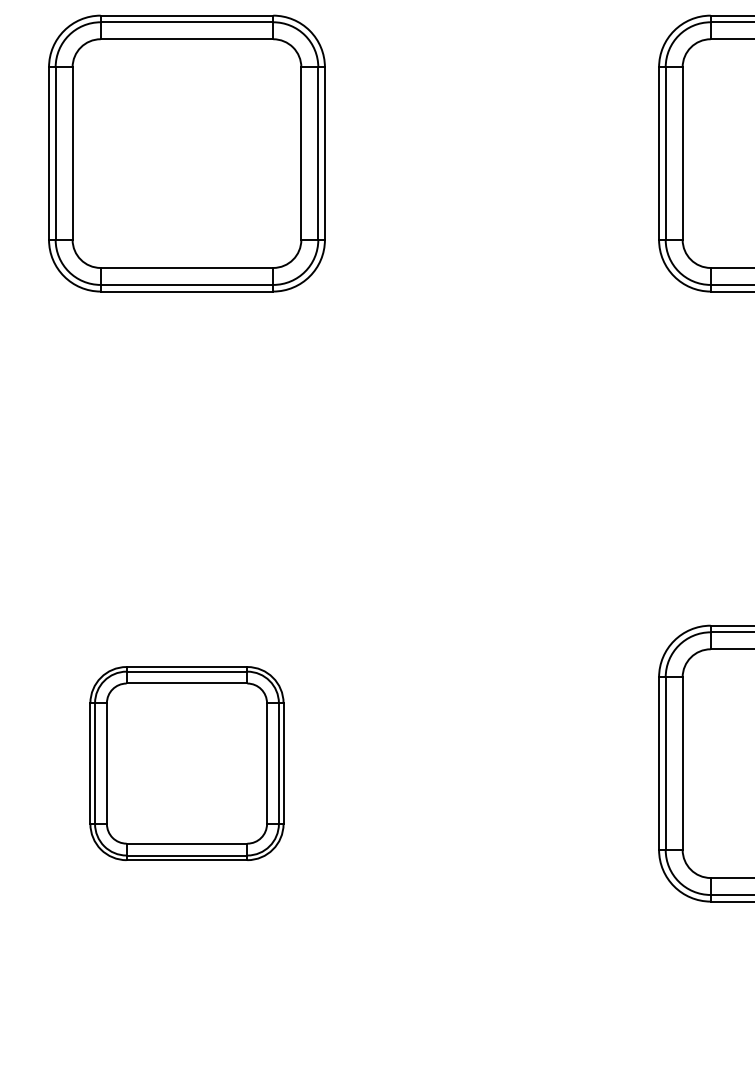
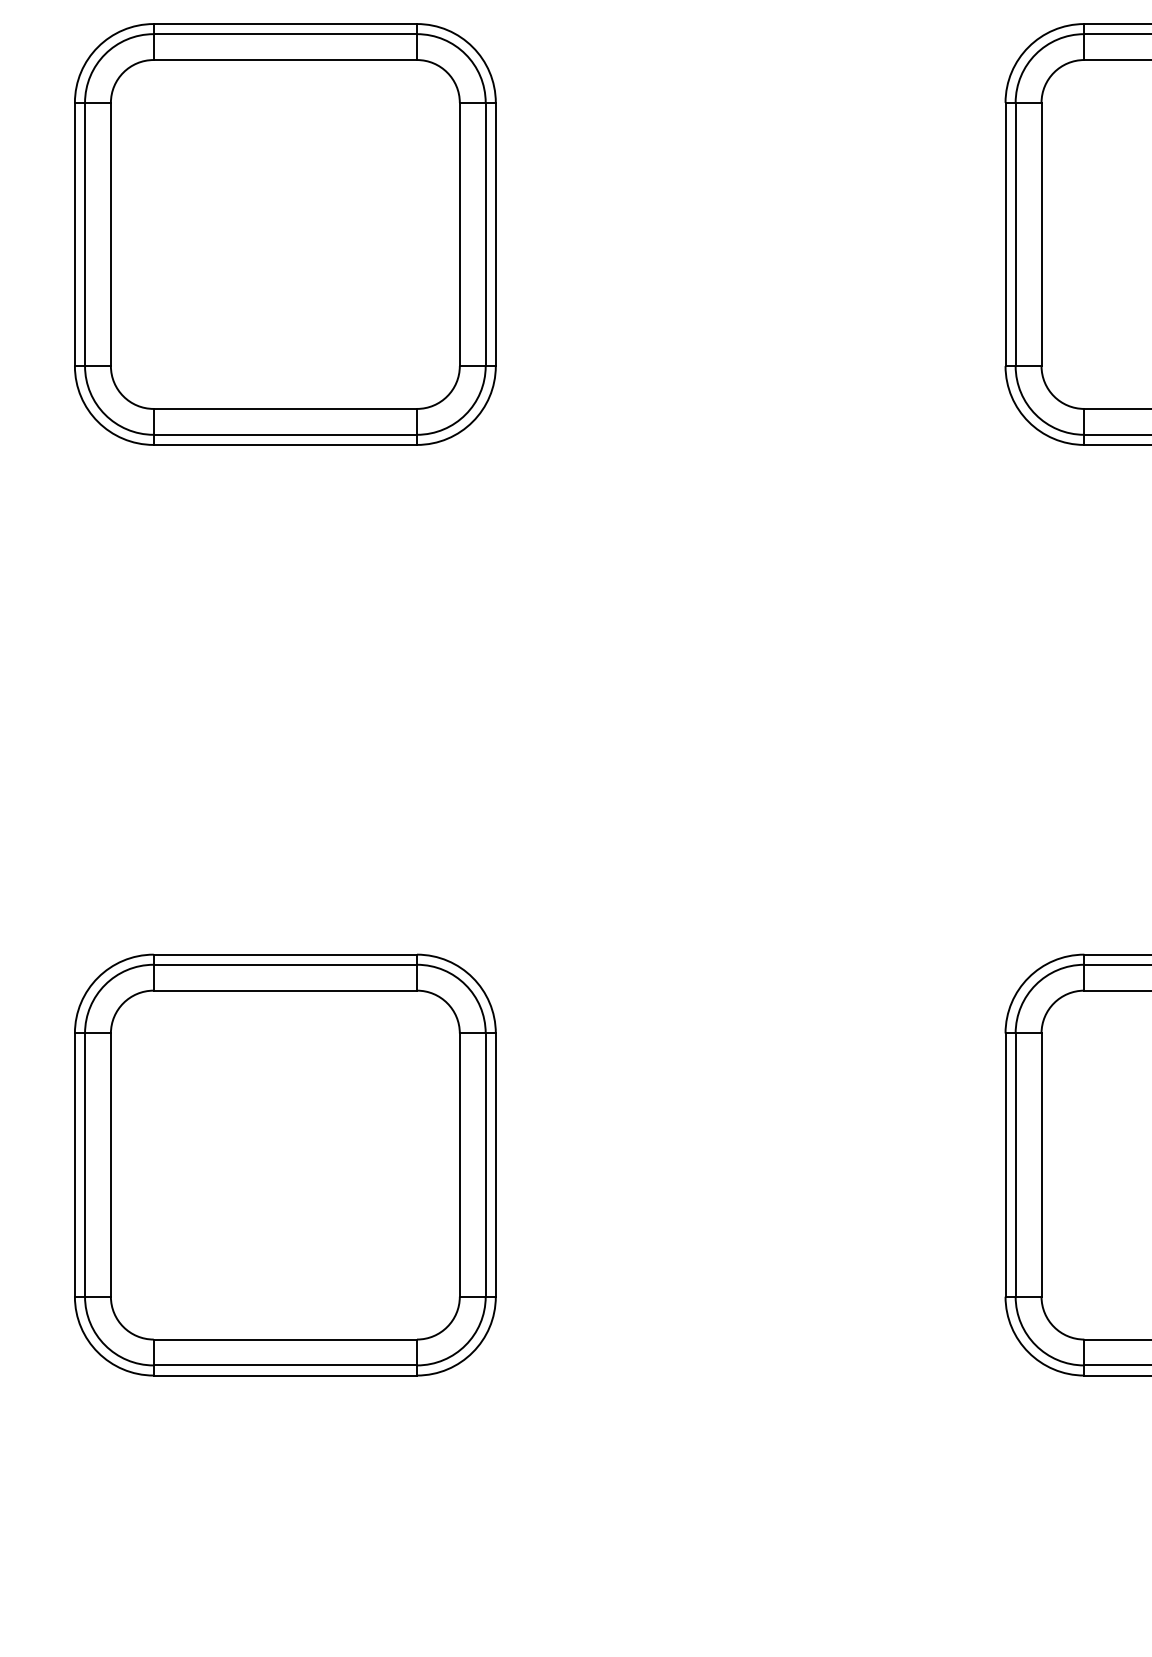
part: (186, 763) -> (284, 1164), size x1.43

